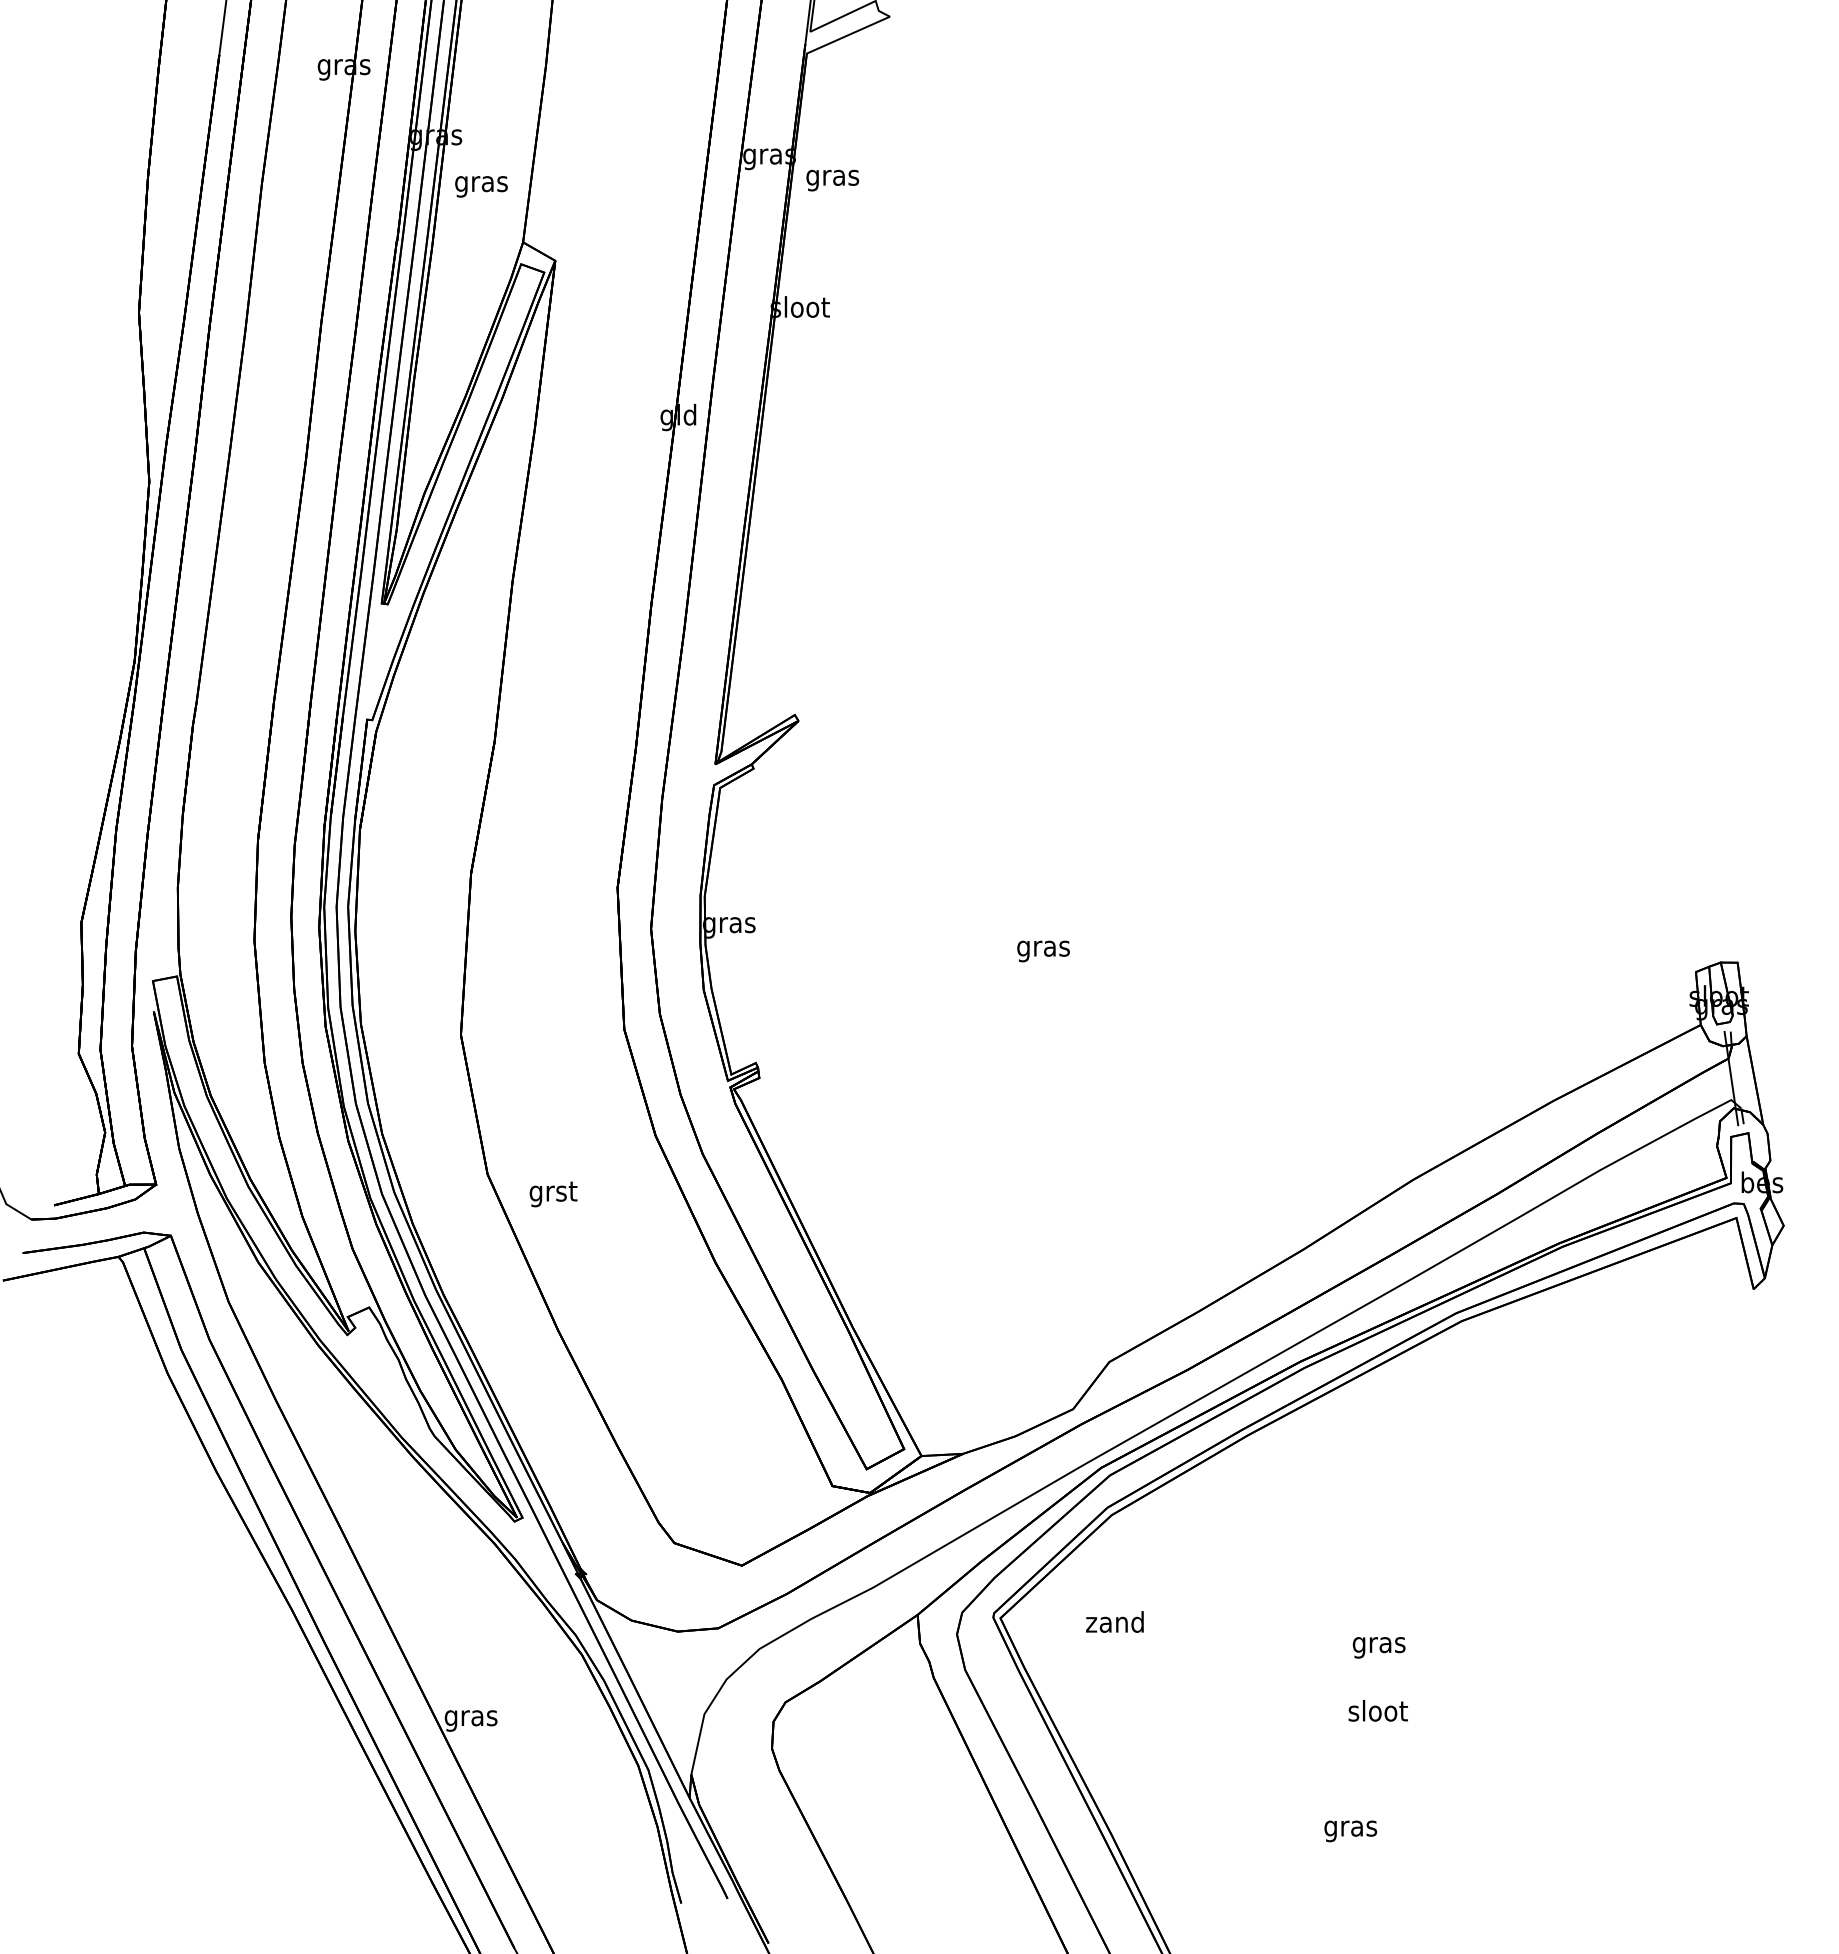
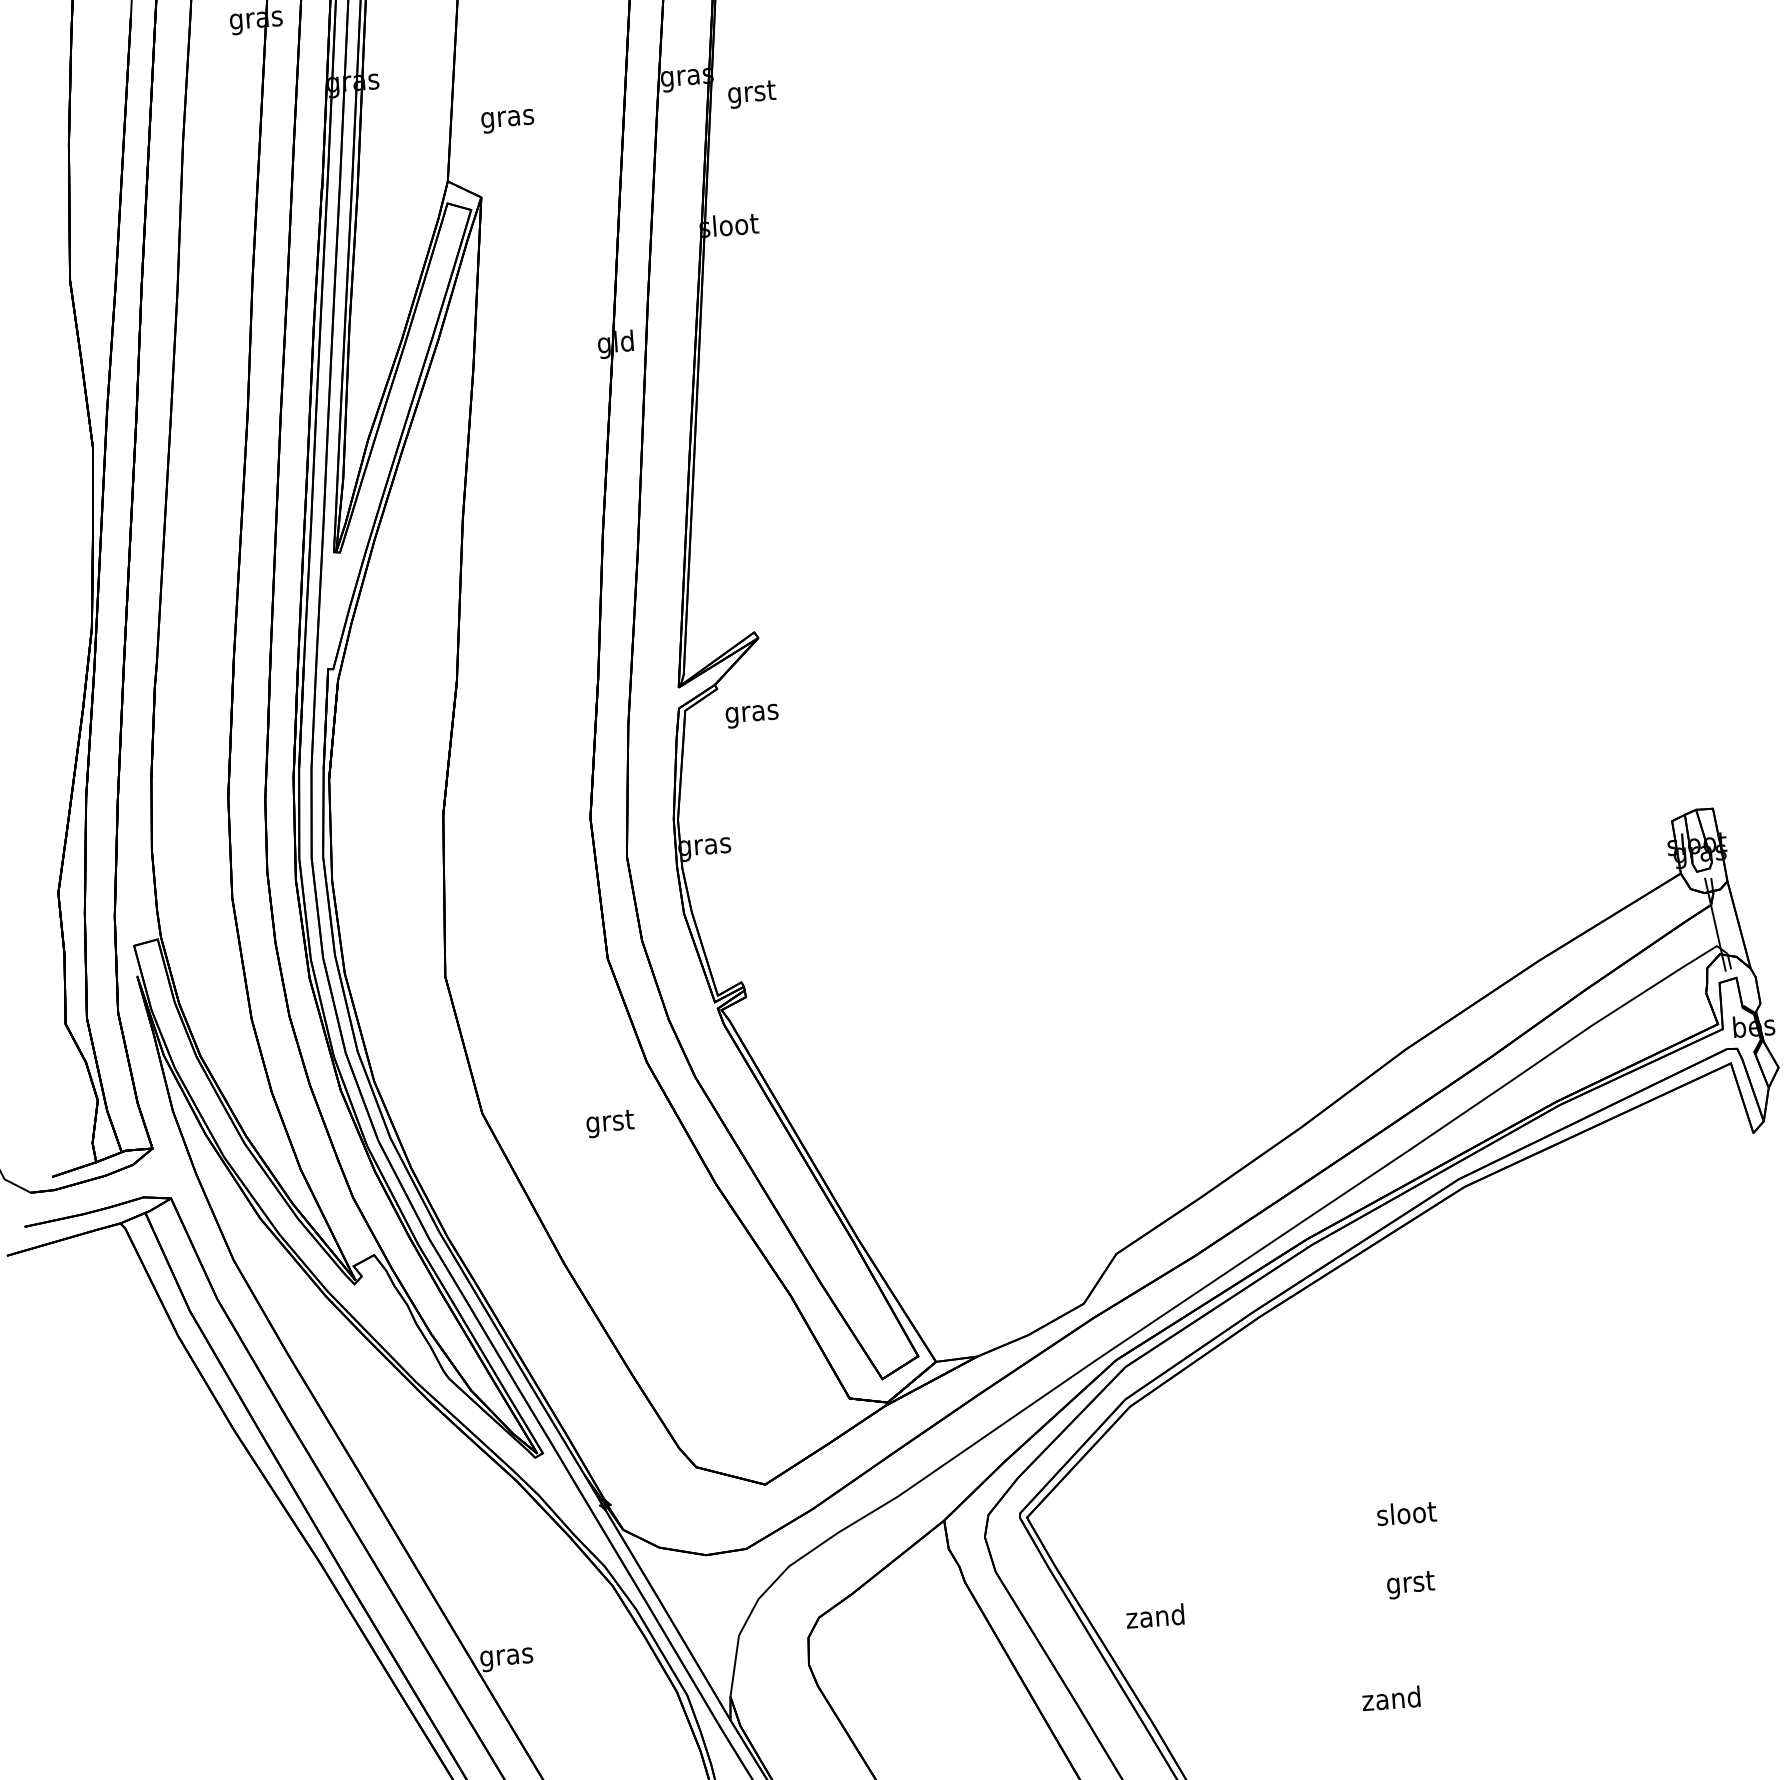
text: (832, 178) -> (751, 94), gras -> grst
text: (481, 186) -> (507, 120), moved
text: (1043, 951) -> (752, 716), moved
text: (553, 1194) -> (610, 1124), moved
text: (1114, 1621) -> (1154, 1615), moved
text: (1379, 1644) -> (1406, 1515), gras -> sloot
text: (1377, 1713) -> (1410, 1584), sloot -> grst
text: (1349, 1828) -> (1390, 1701), gras -> zand

